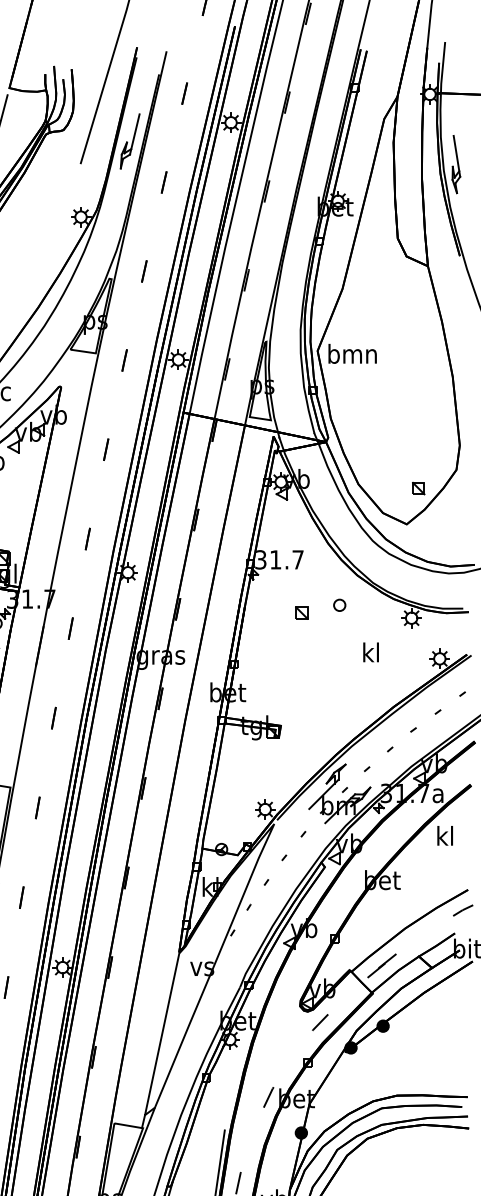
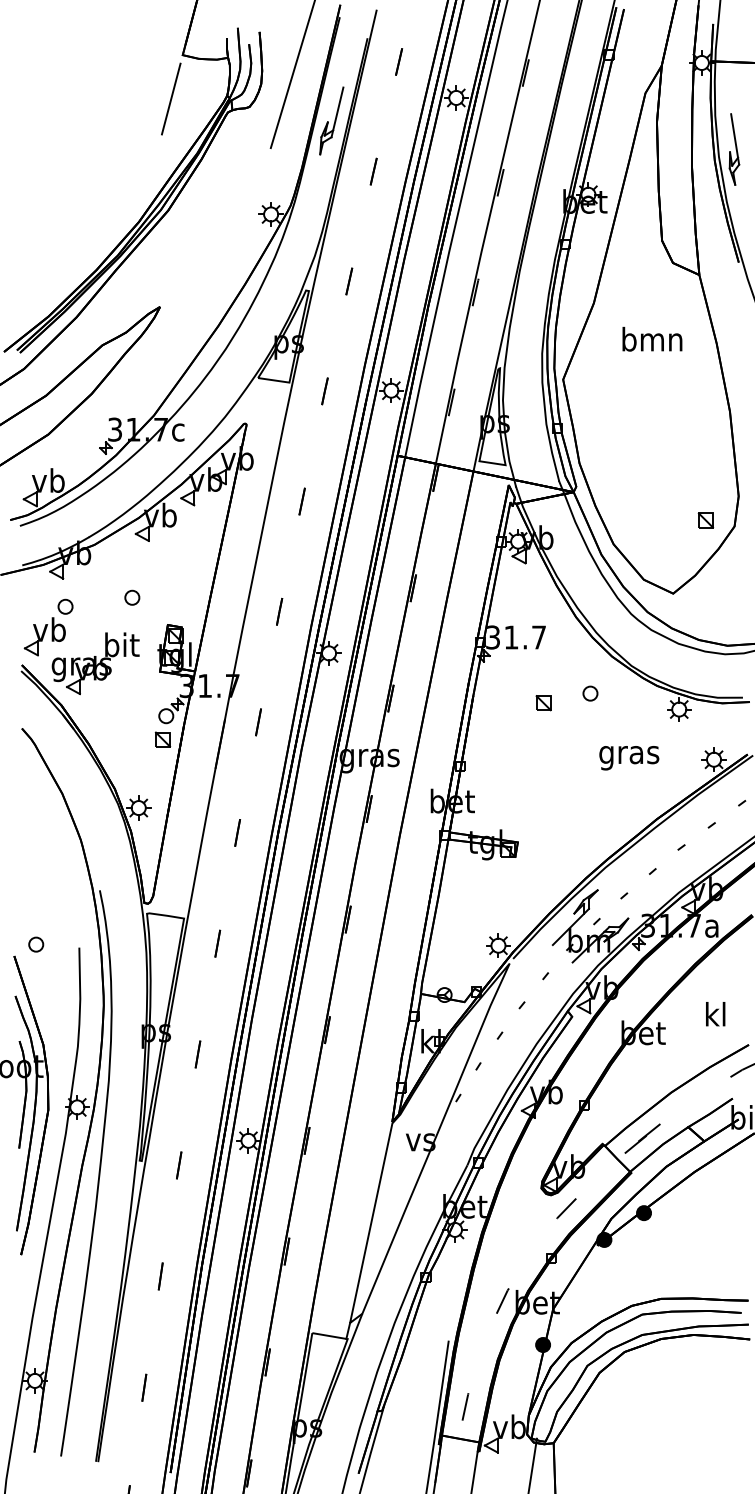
text: (352, 353) -> (652, 338), moved
part: (418, 488) -> (705, 520), moved
text: (371, 654) -> (629, 754), kl -> gras
text: (445, 836) -> (715, 1014), moved

